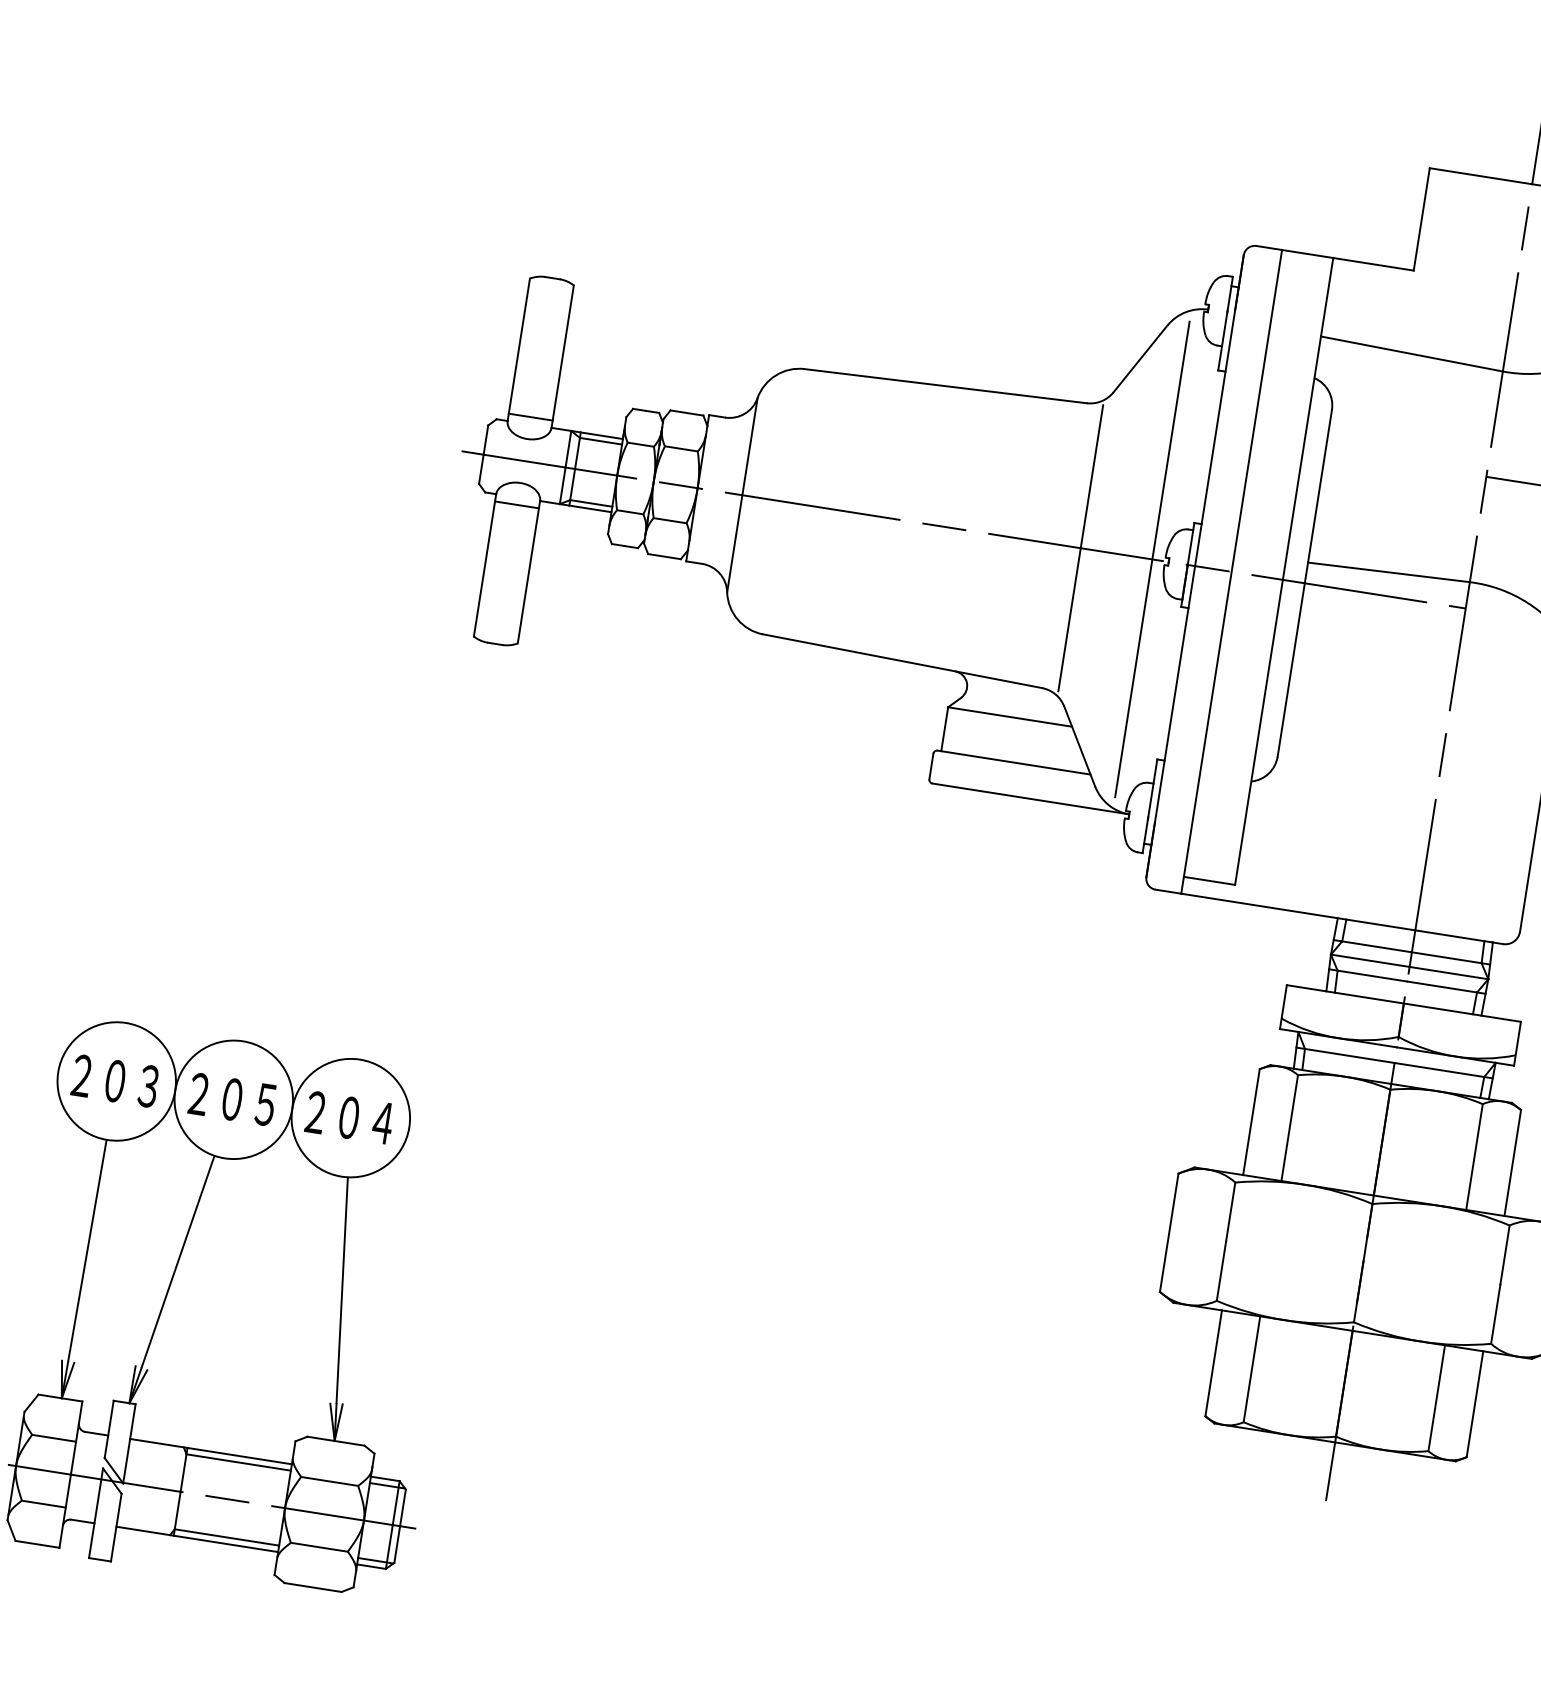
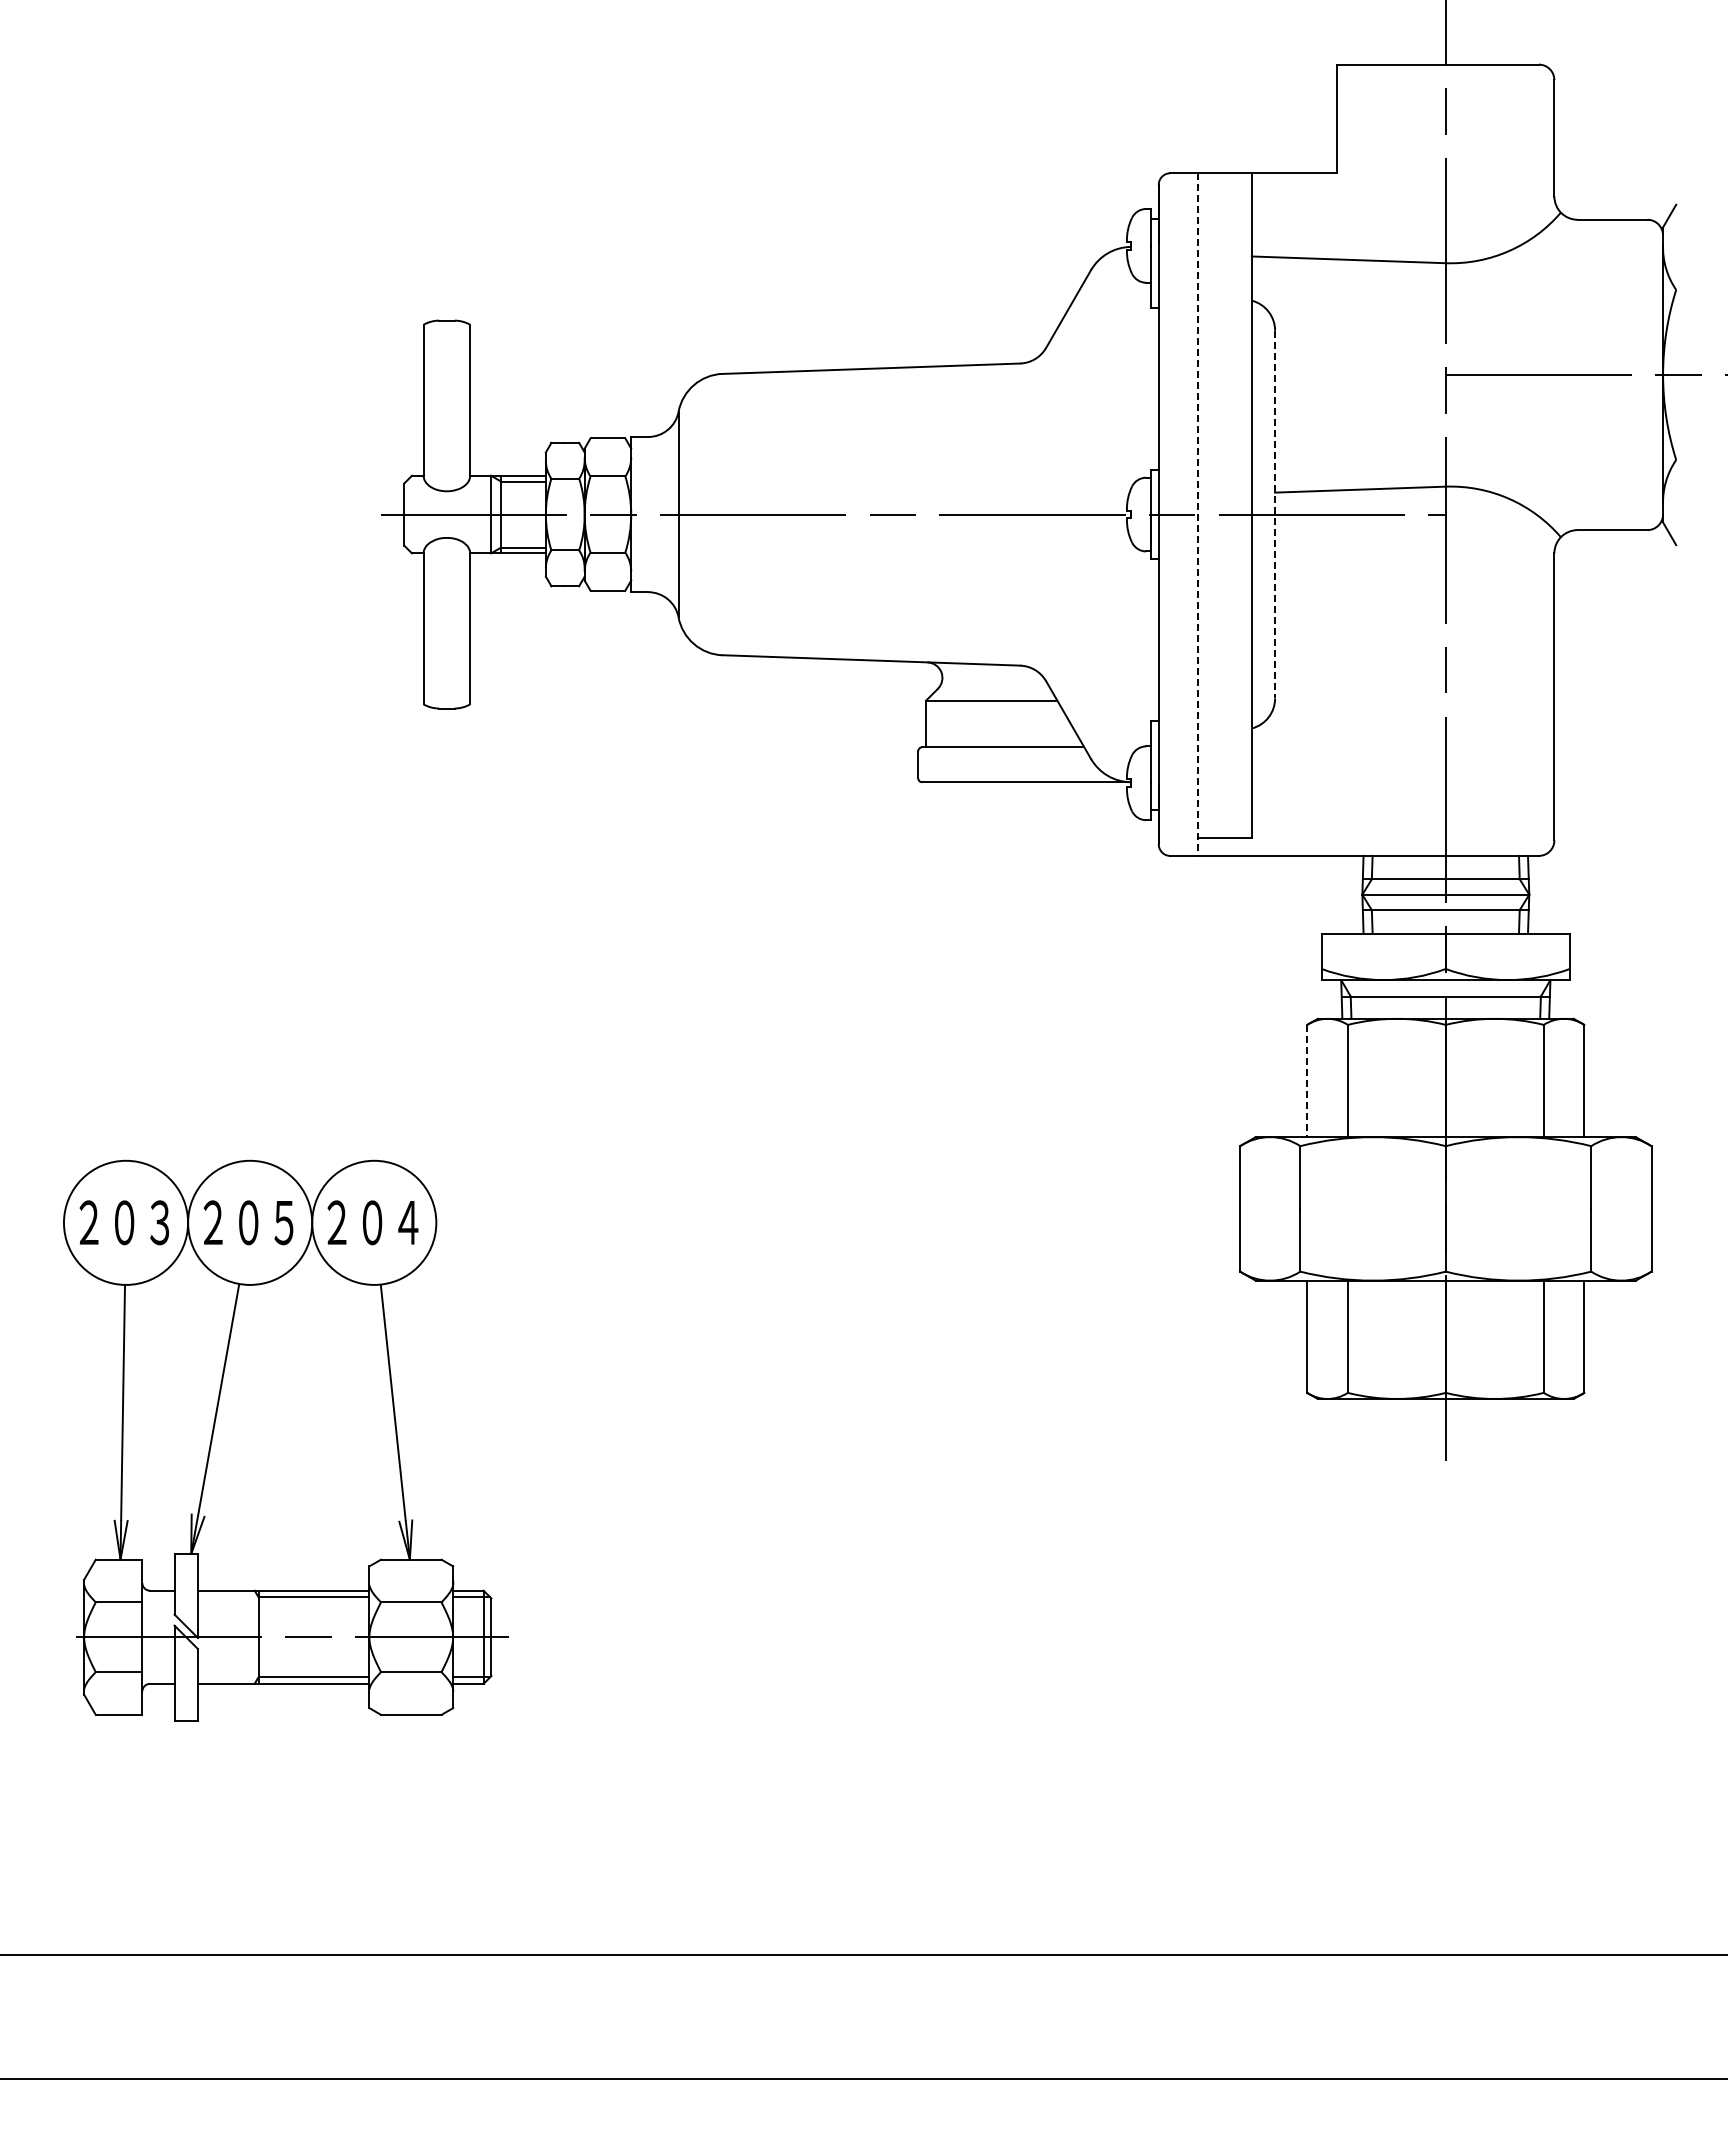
line: (530, 417) -> (446, 468), removed
line: (516, 505) -> (446, 561), removed
line: (1080, 548) -> (1037, 514), removed
line: (1152, 559) -> (1113, 514), removed
line: (1231, 572) -> (1197, 515), solid -> dashed
line: (1305, 583) -> (1275, 514), solid -> dashed
line: (1251, 1122) -> (1307, 1081), solid -> dashed

